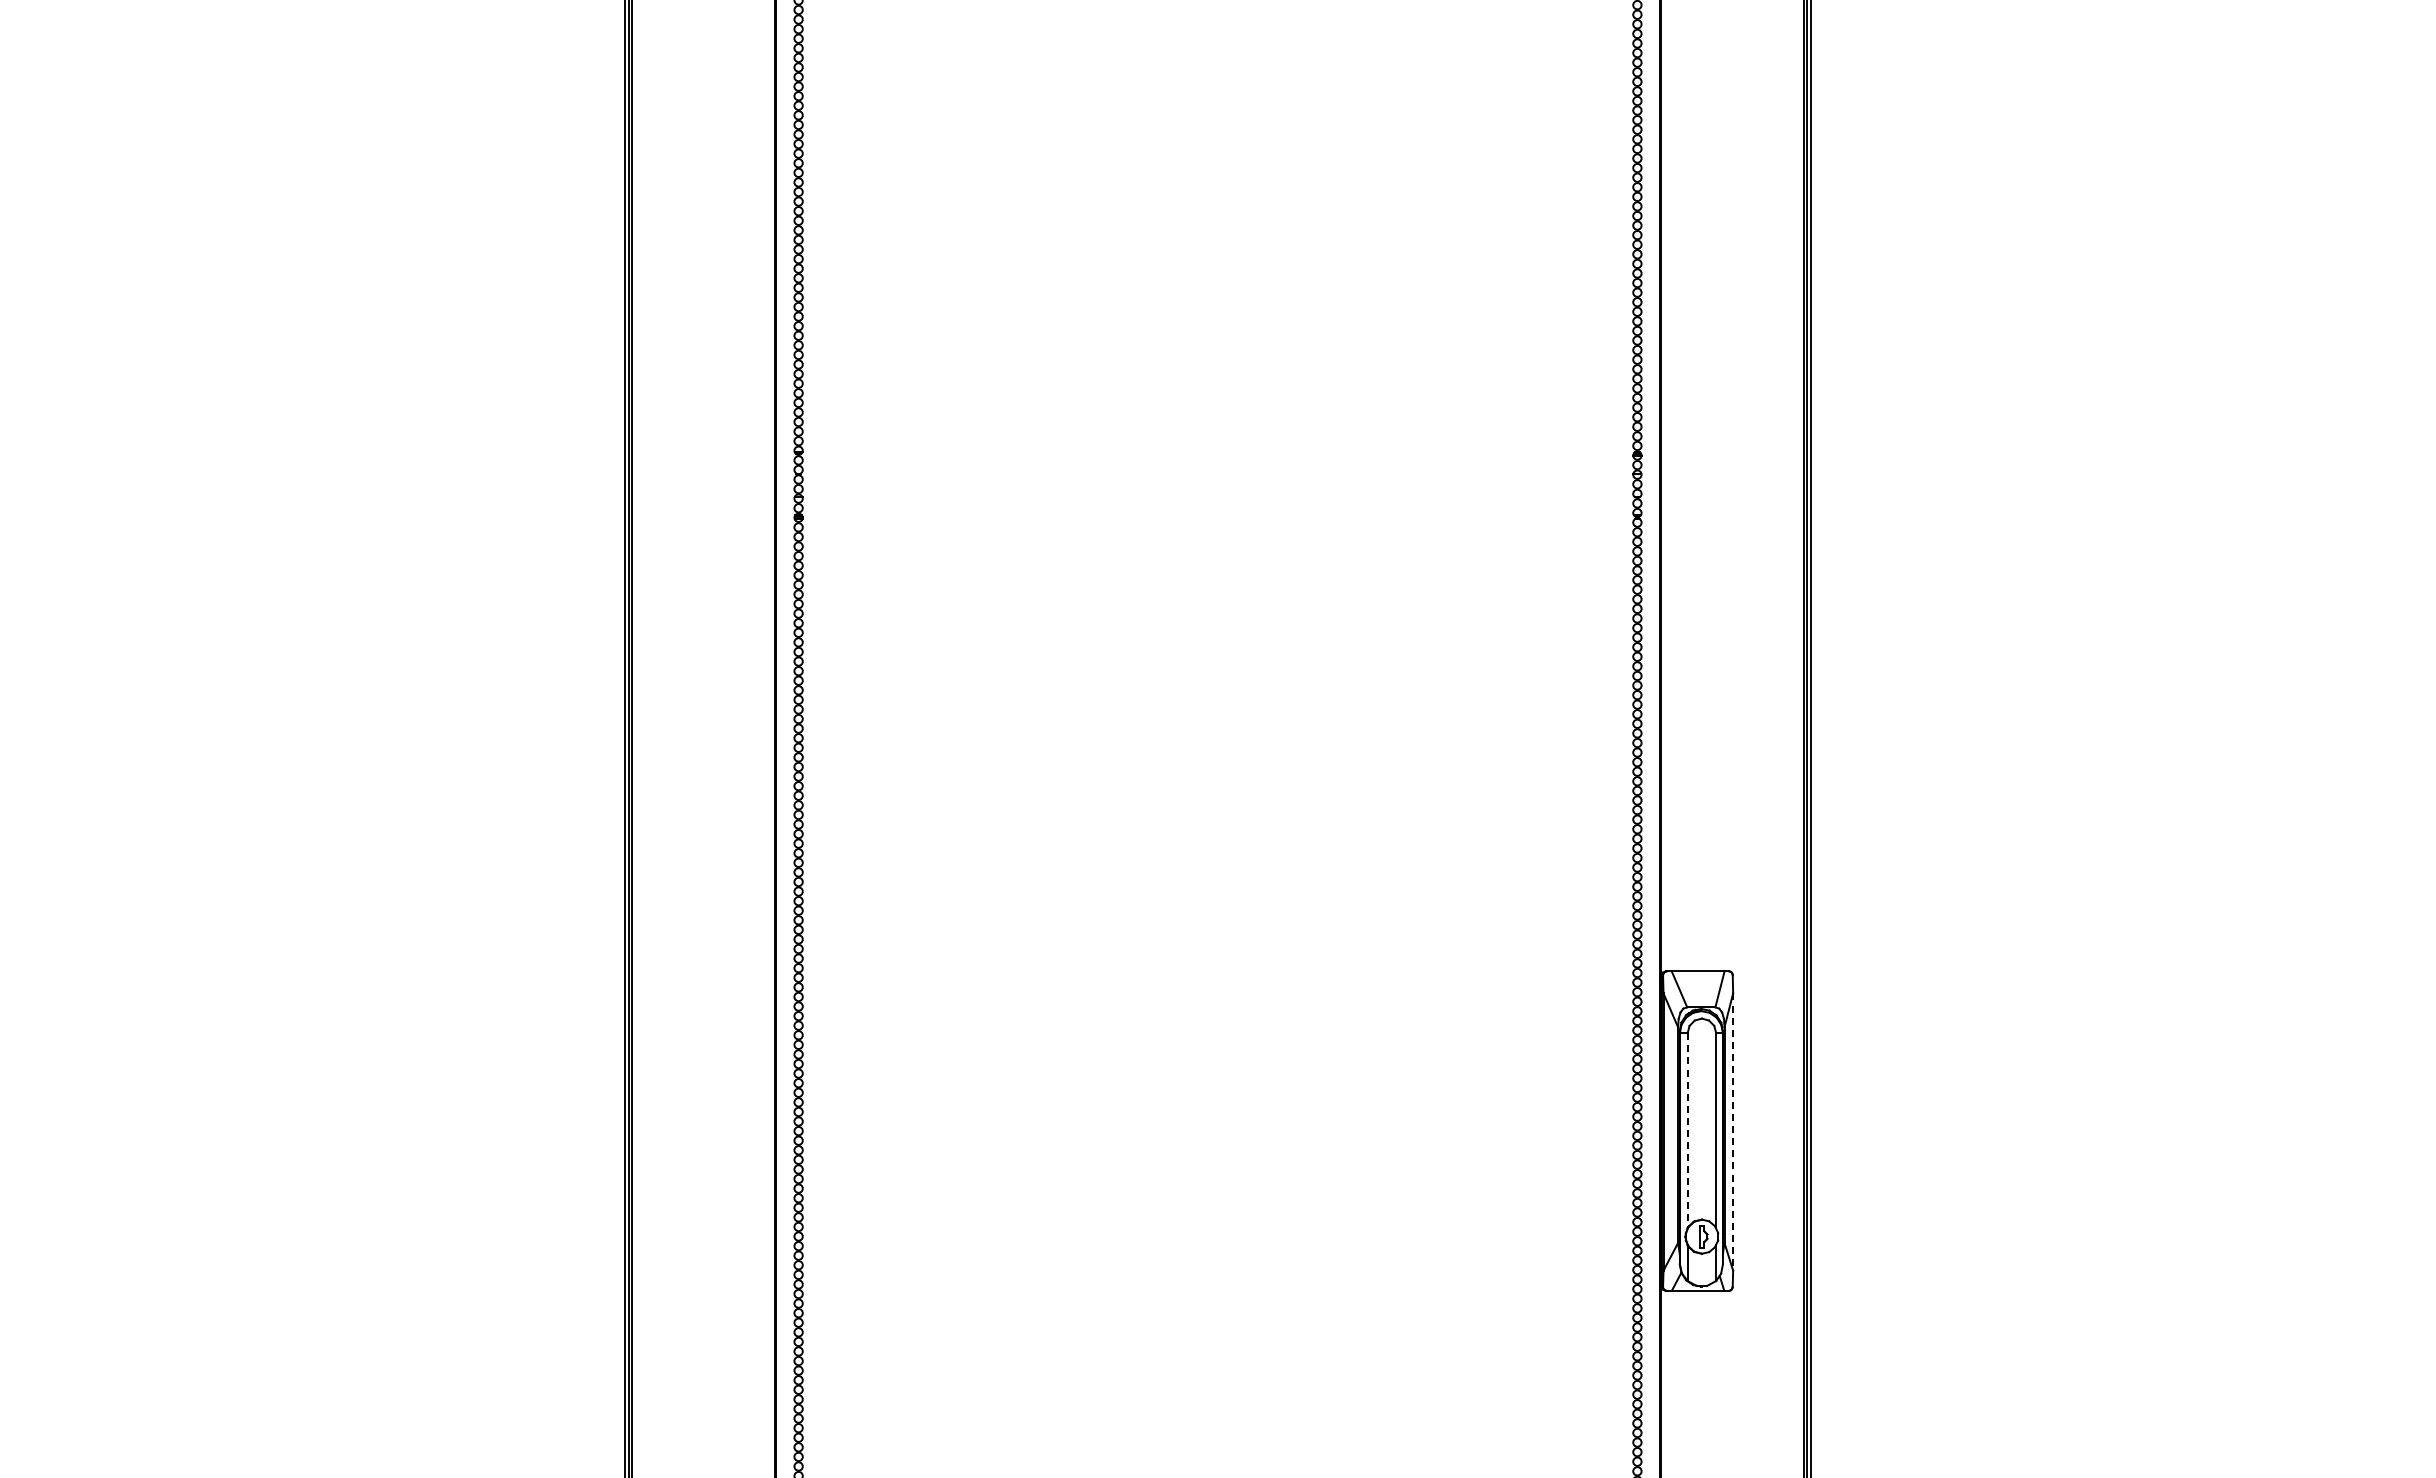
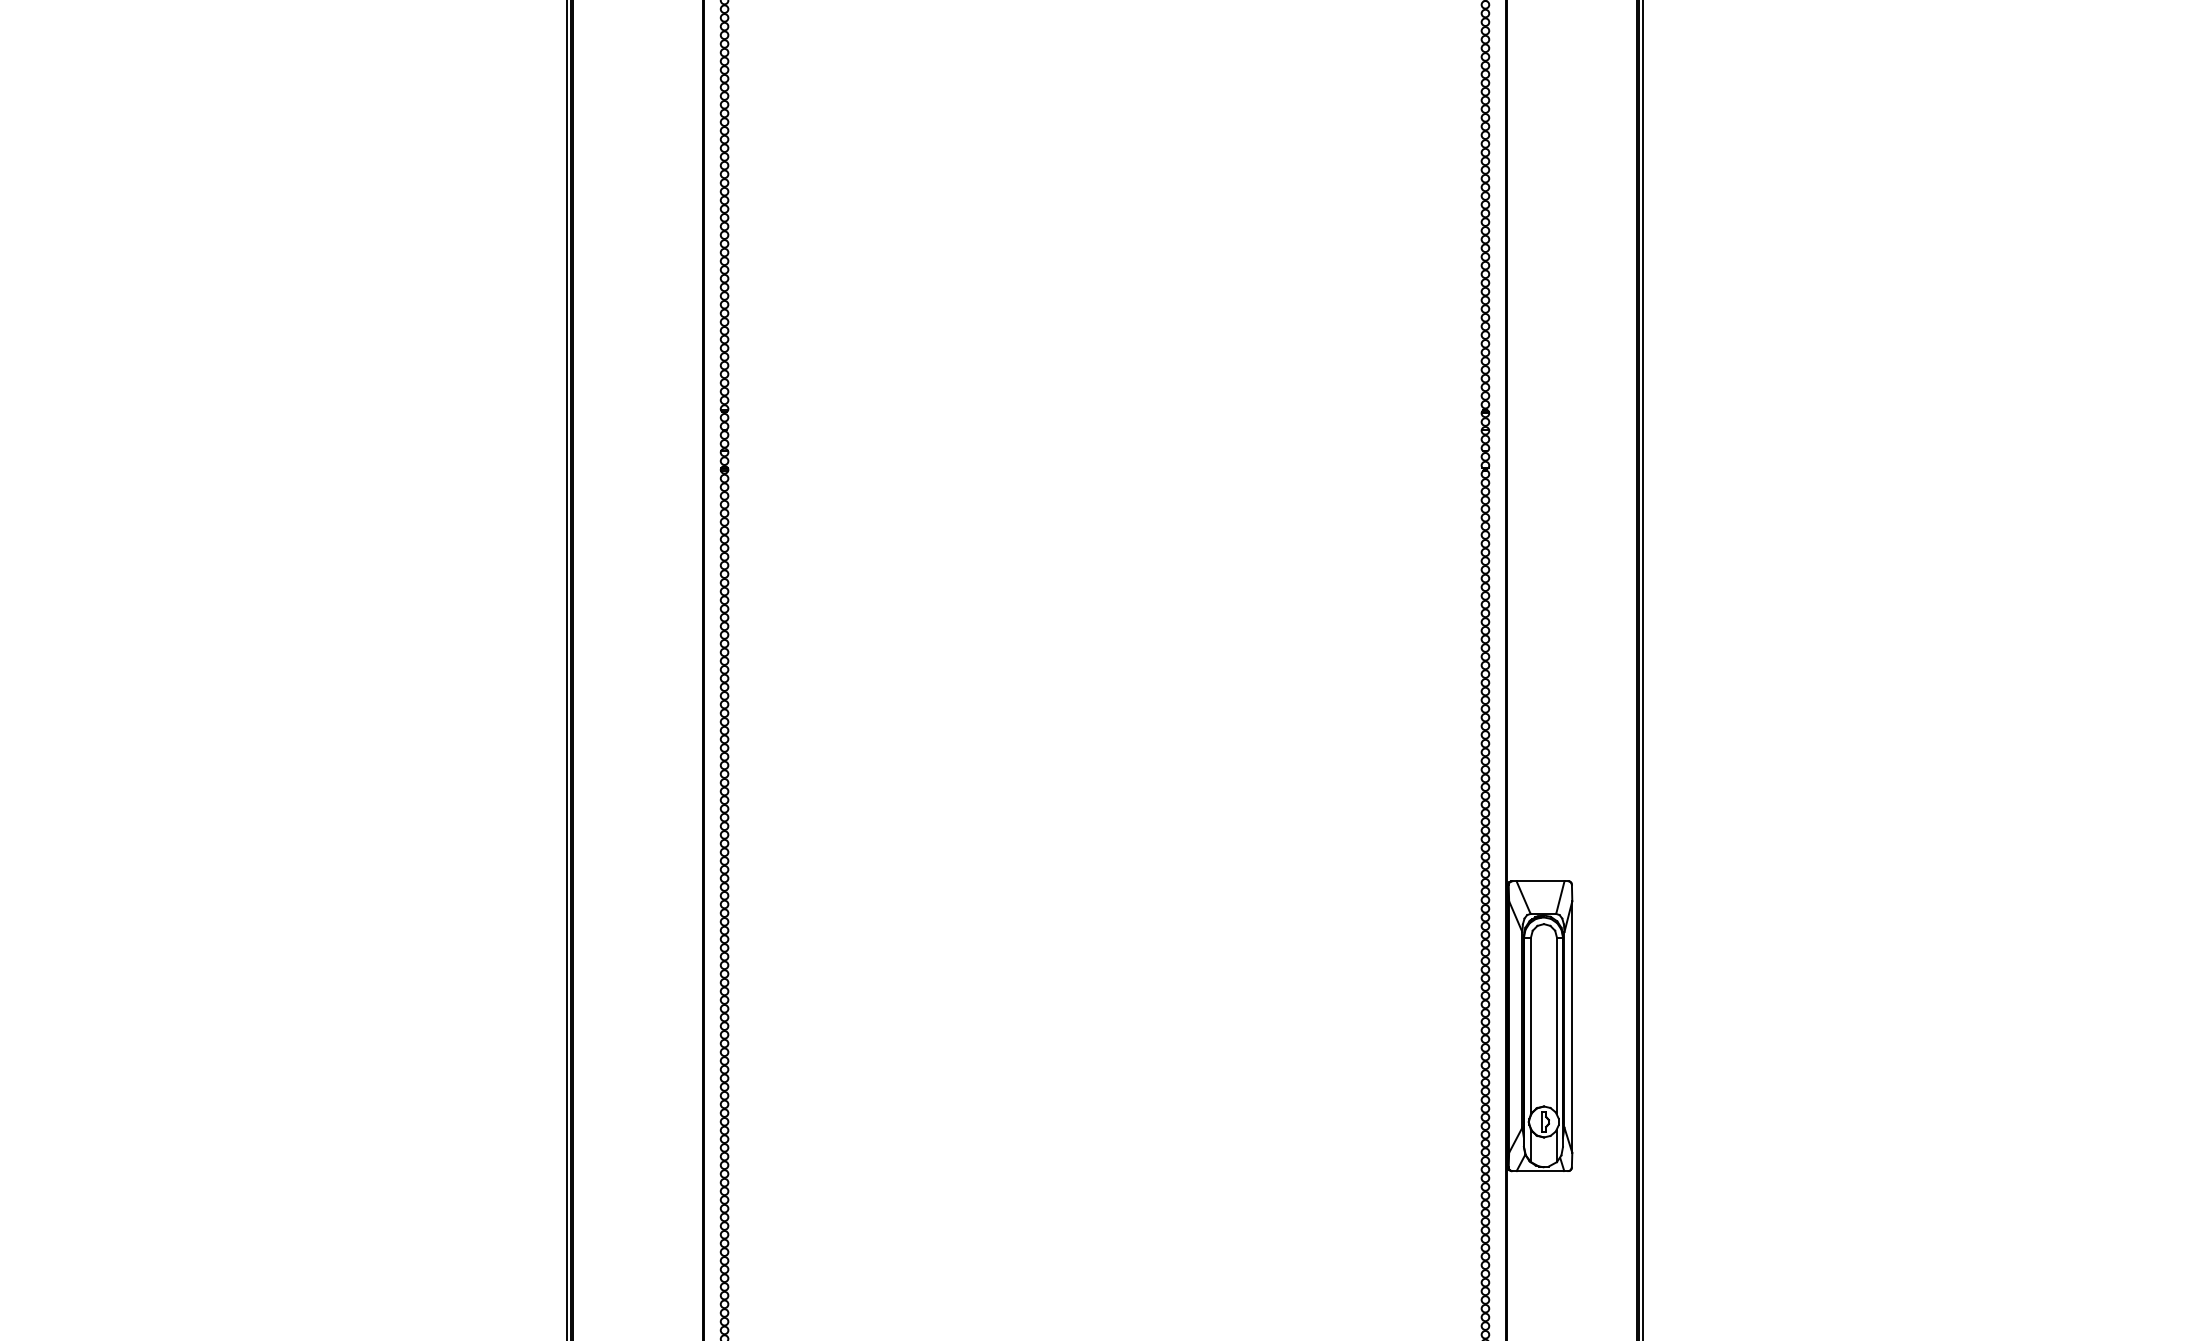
line: (1687, 1131) -> (1530, 1026), dashed -> solid
line: (1733, 1132) -> (1572, 1027), dashed -> solid

